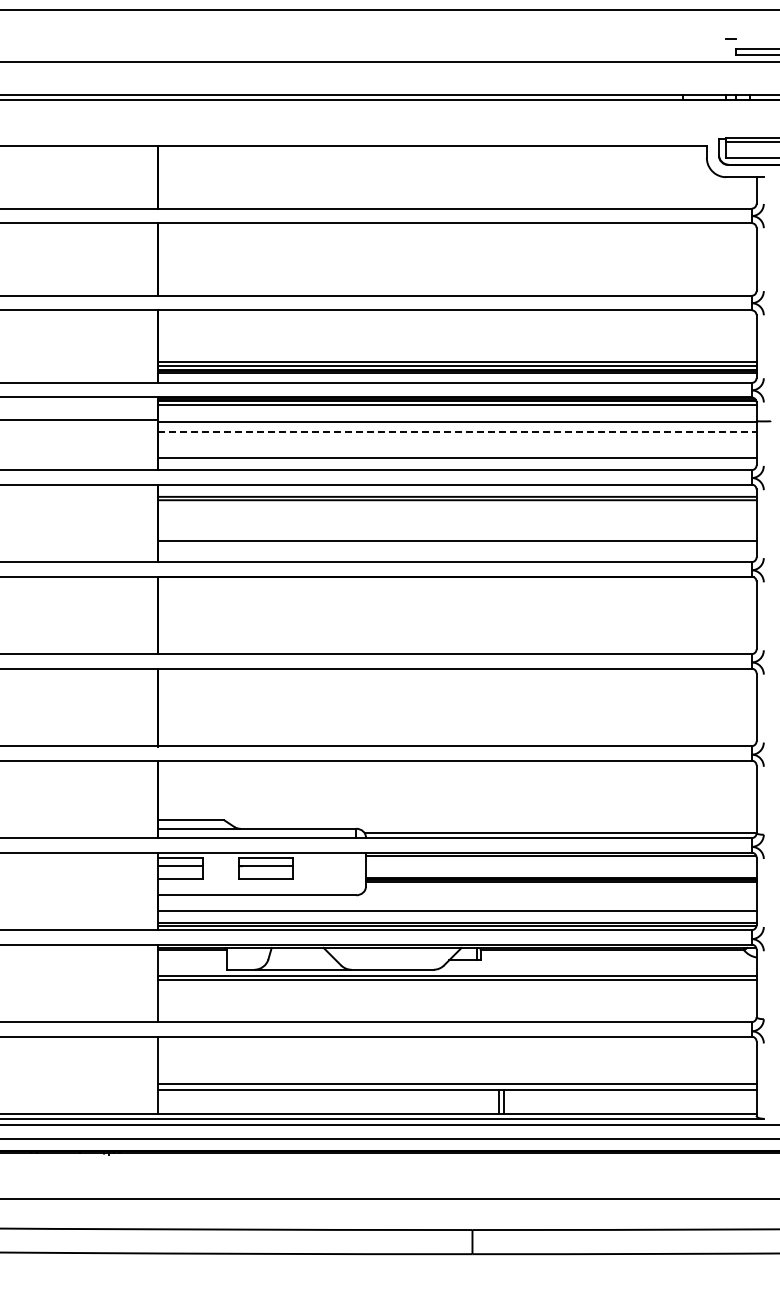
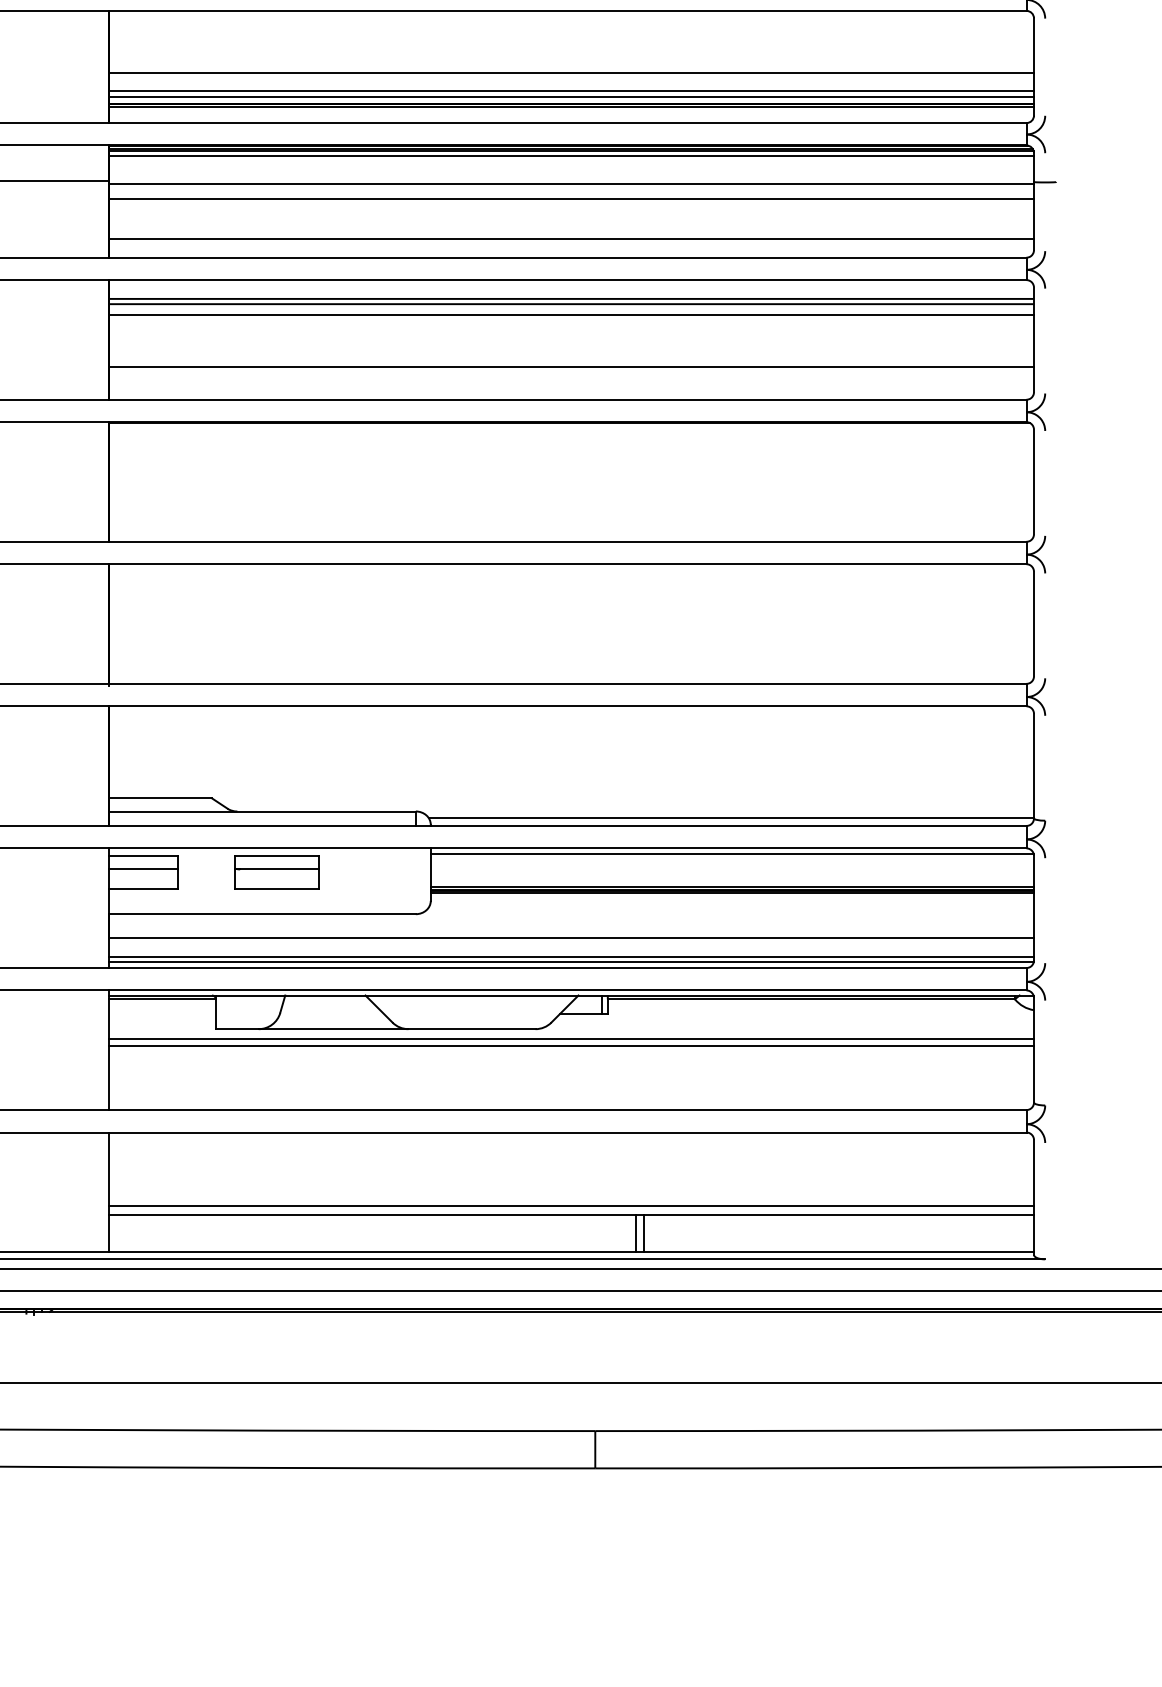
line: (456, 350) -> (570, 72), added
line: (457, 432) -> (572, 199), dashed -> solid
line: (456, 507) -> (570, 315), added

